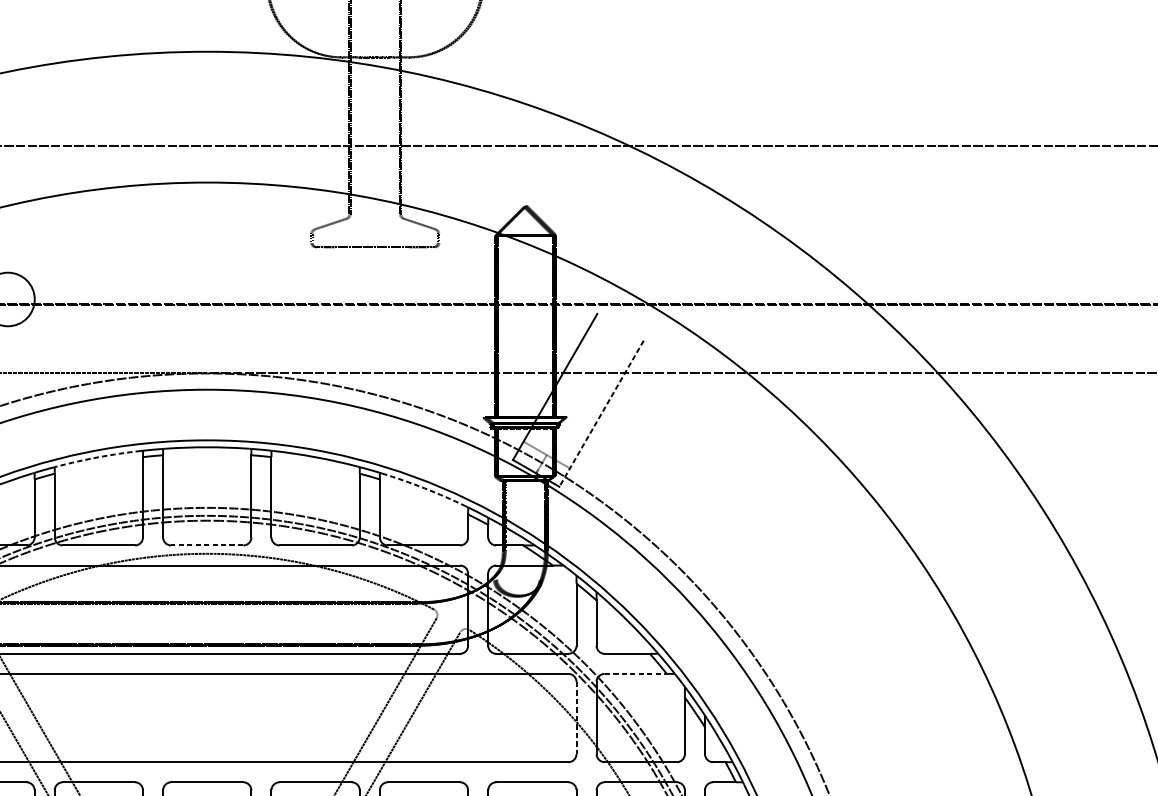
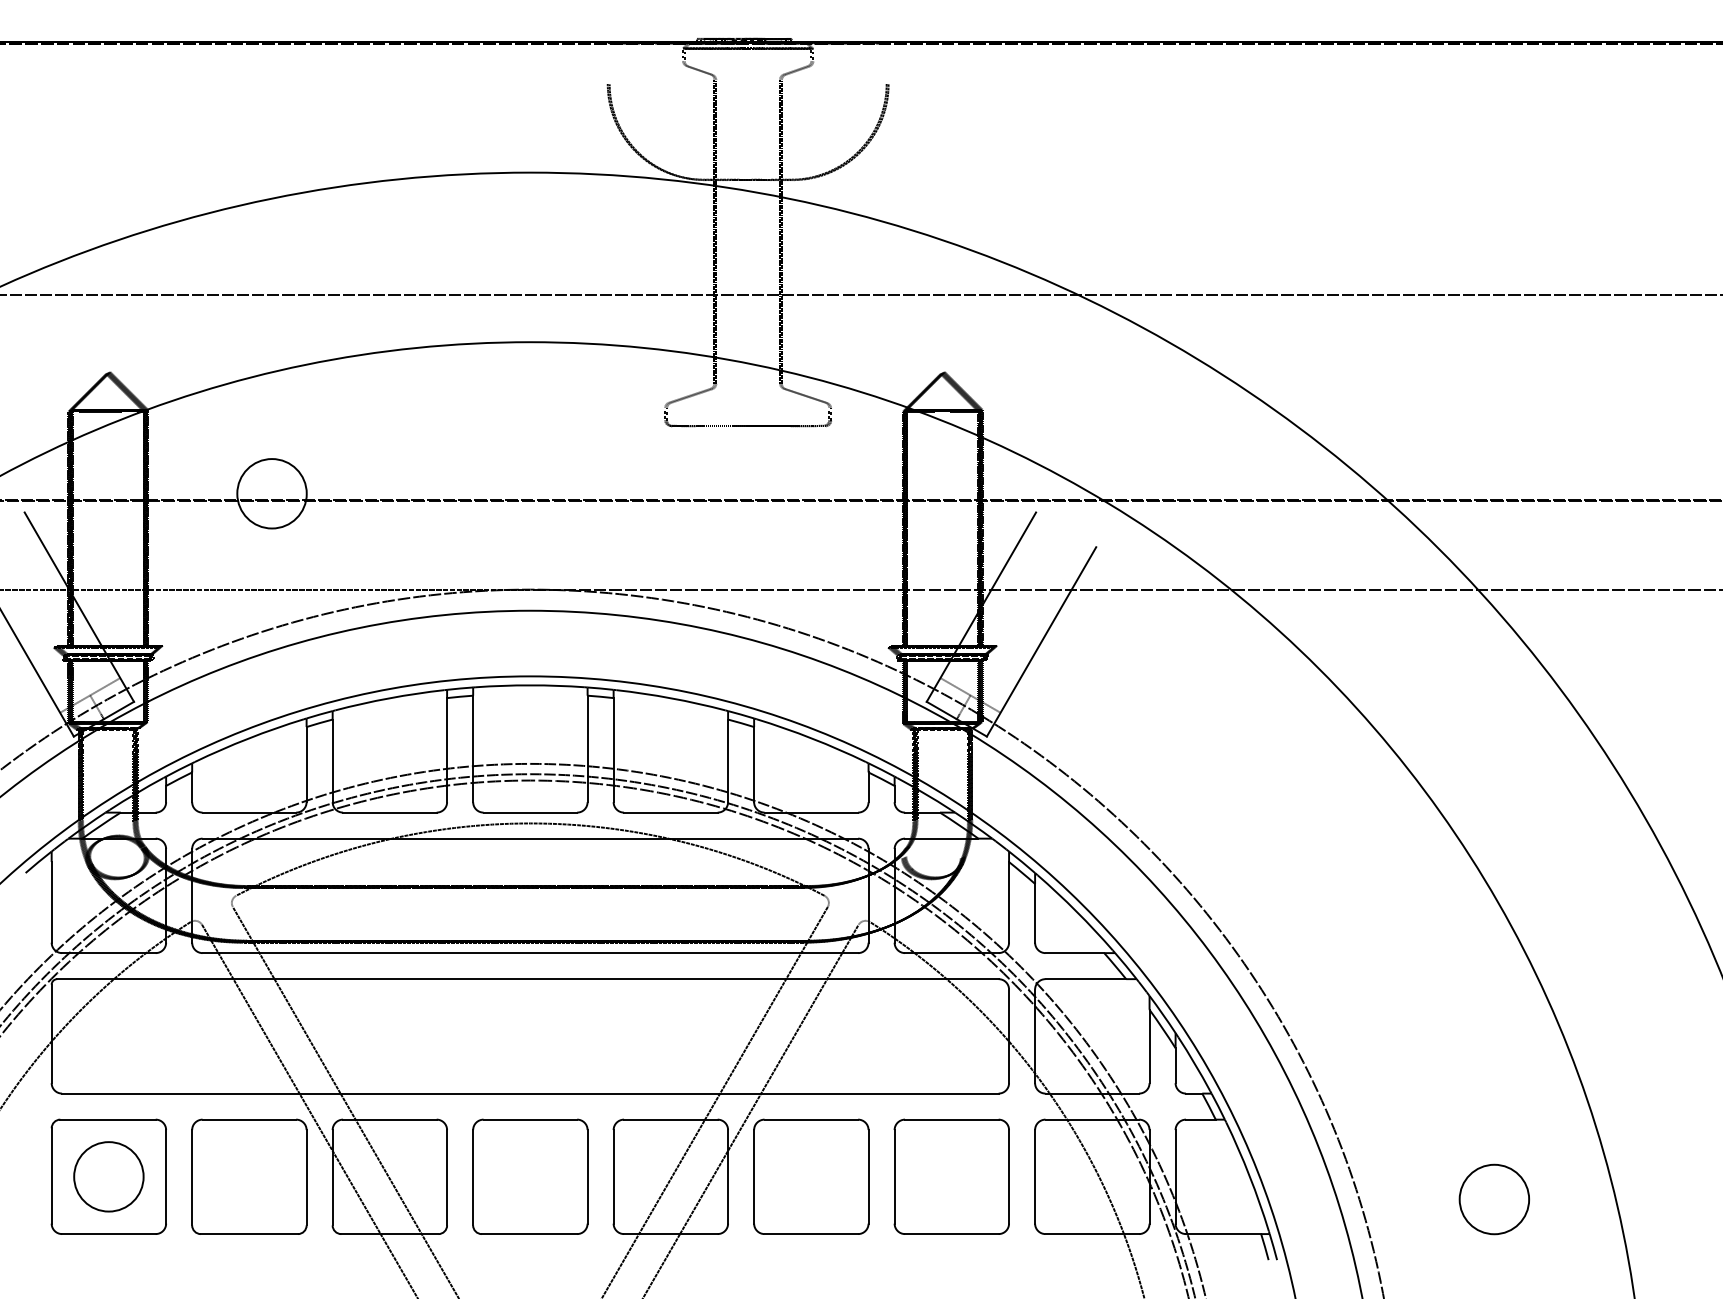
line: (601, 414) -> (1041, 642), dashed -> solid
arc: (98, 457) -> (389, 698), dashed -> solid
arc: (424, 488) -> (812, 738), dashed -> solid
line: (207, 545) -> (530, 812), dashed -> solid
line: (636, 674) -> (1086, 979), dashed -> solid
line: (576, 718) -> (1009, 1036), dashed -> solid

